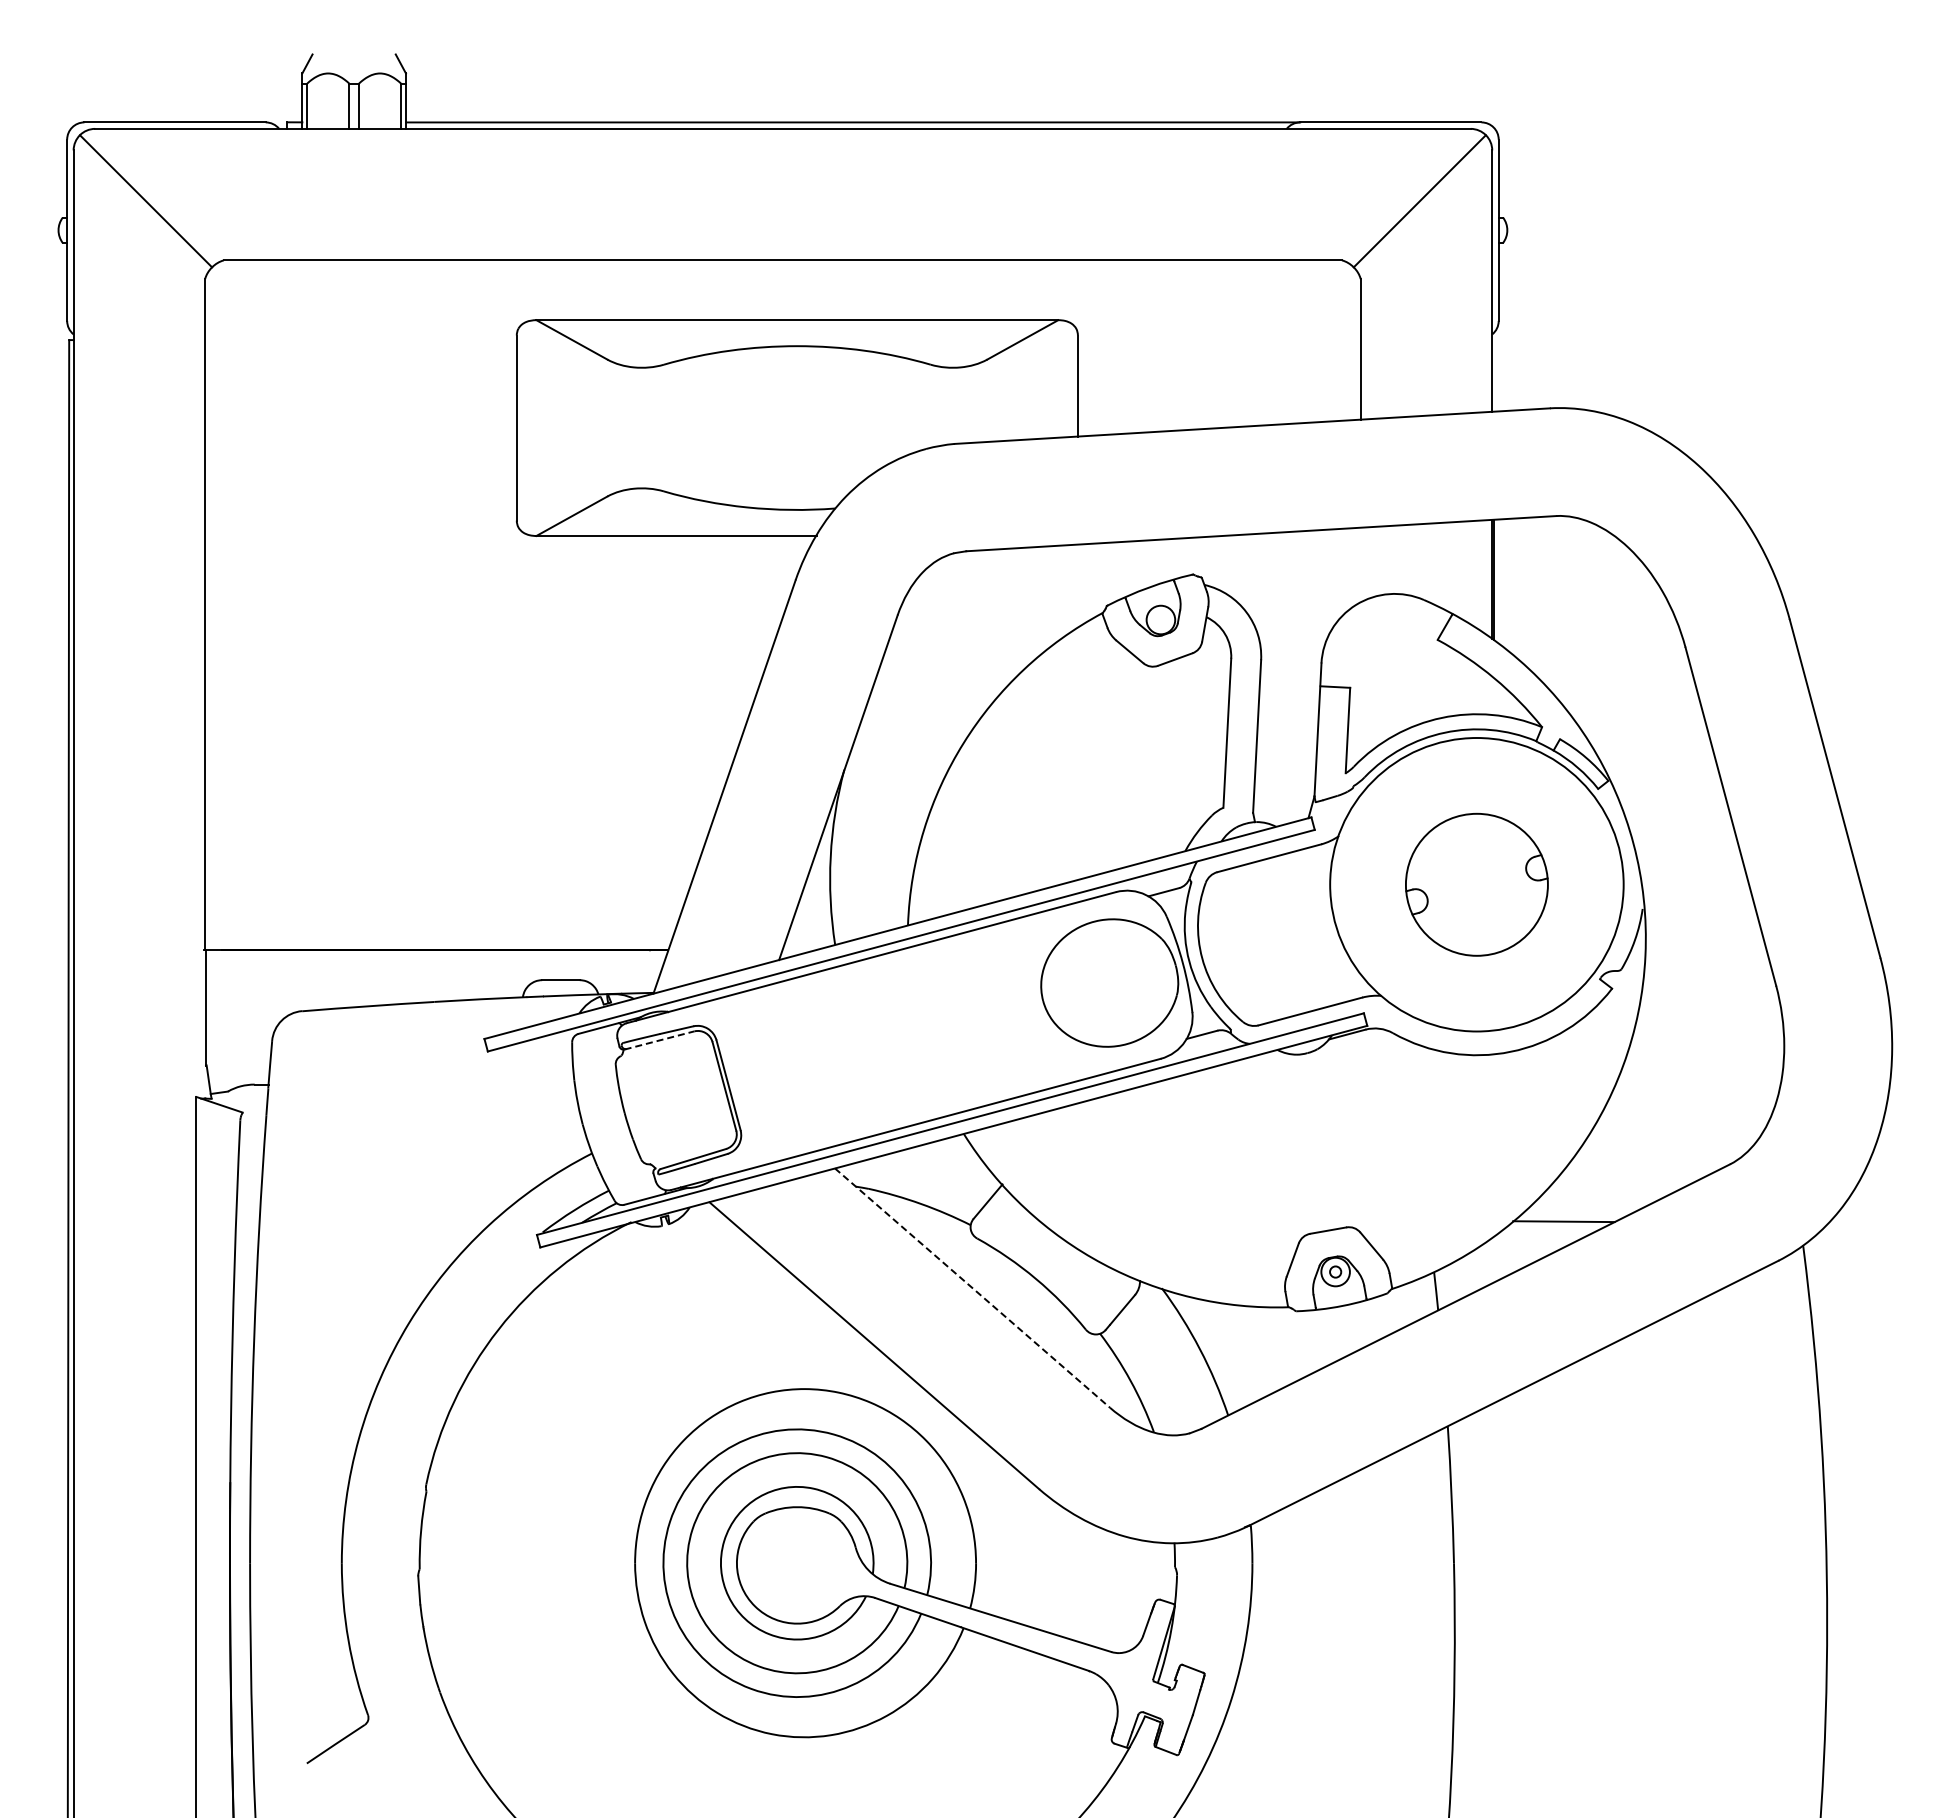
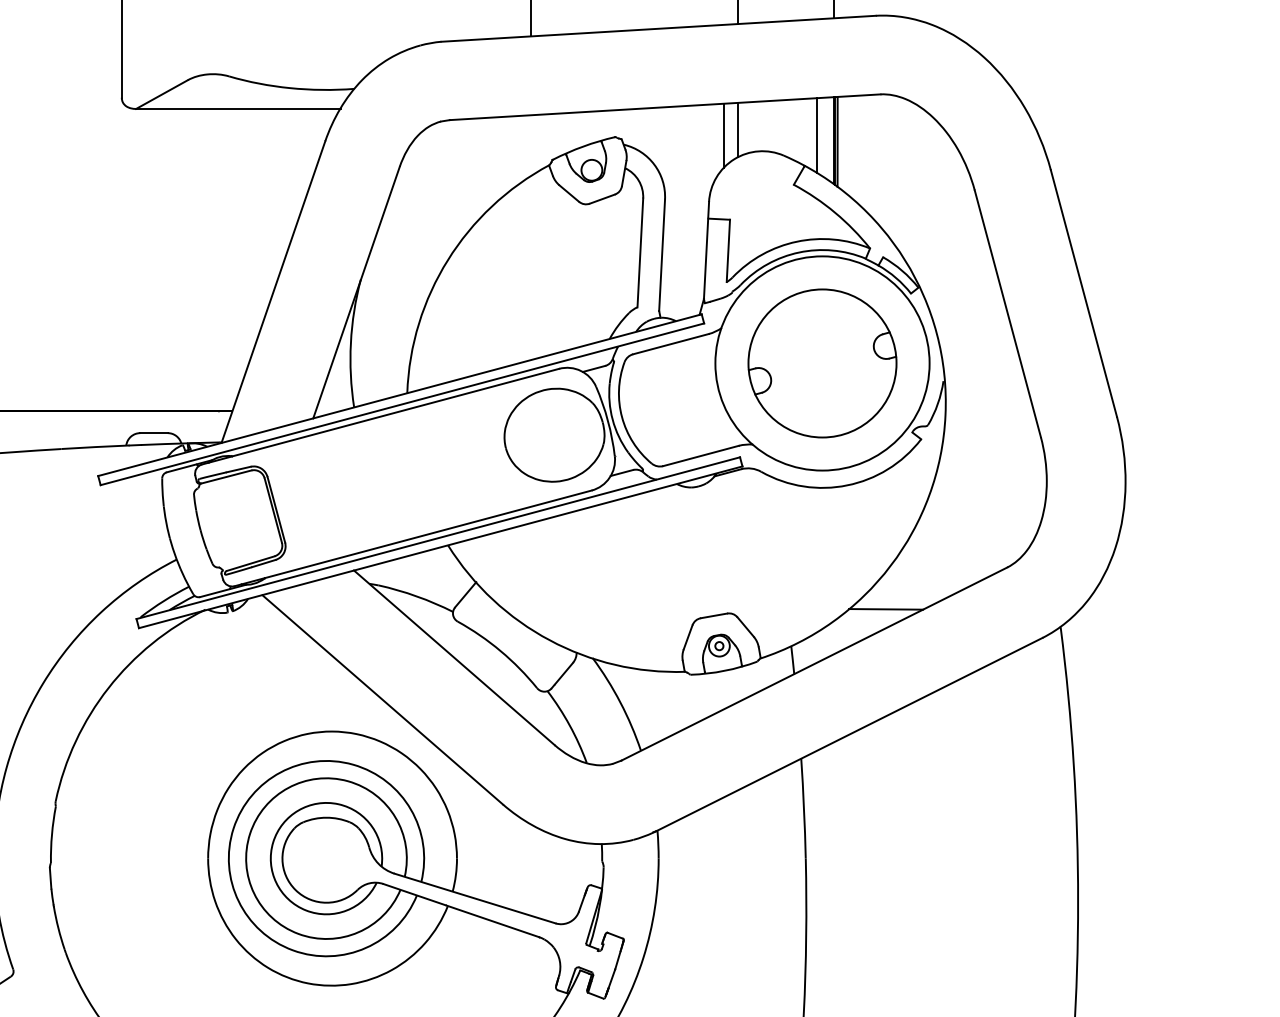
line: (1360, 564) -> (737, 129), added
line: (1342, 572) -> (724, 135), added
line: (1469, 572) -> (817, 135), added
line: (1497, 580) -> (837, 141), added
part: (1476, 884) -> (822, 363), size x1.43
line: (660, 1040) -> (226, 477), dashed -> solid
line: (972, 1288) -> (454, 658), dashed -> solid

